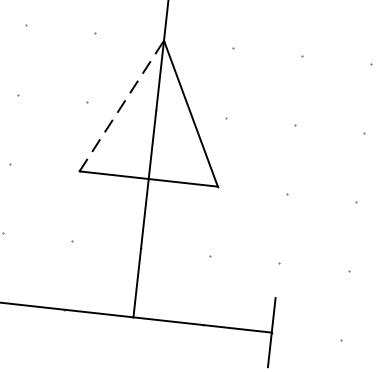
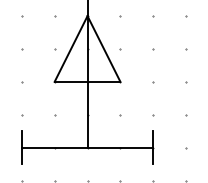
line: (122, 107) -> (71, 49), dashed -> solid

